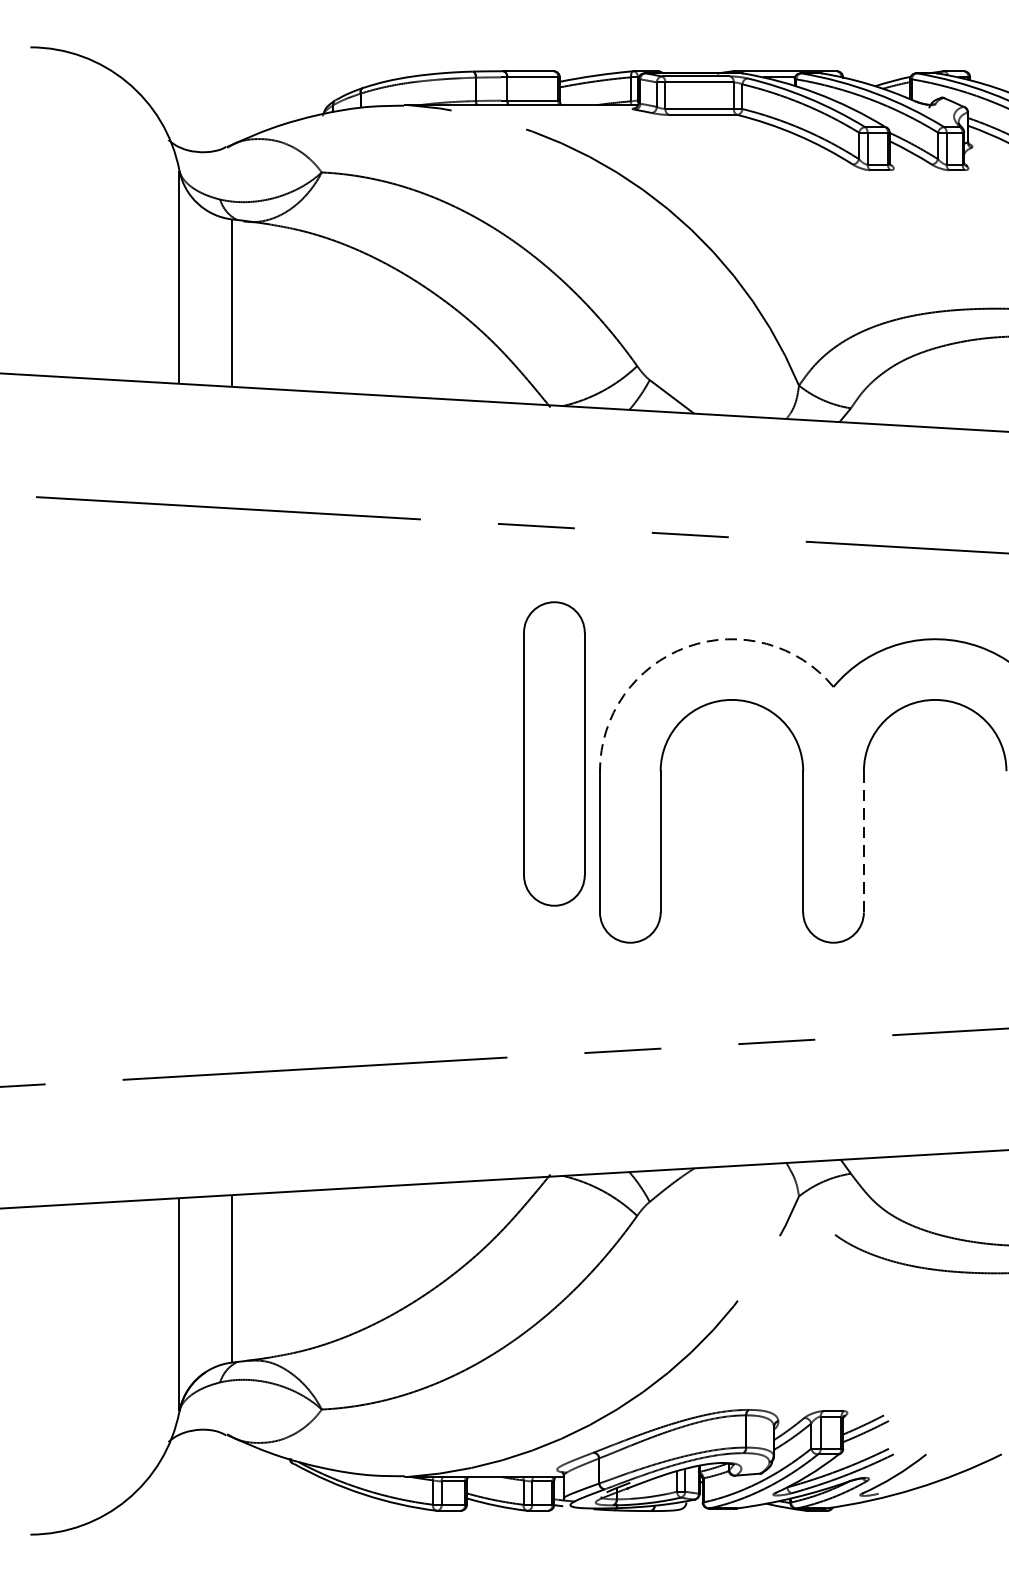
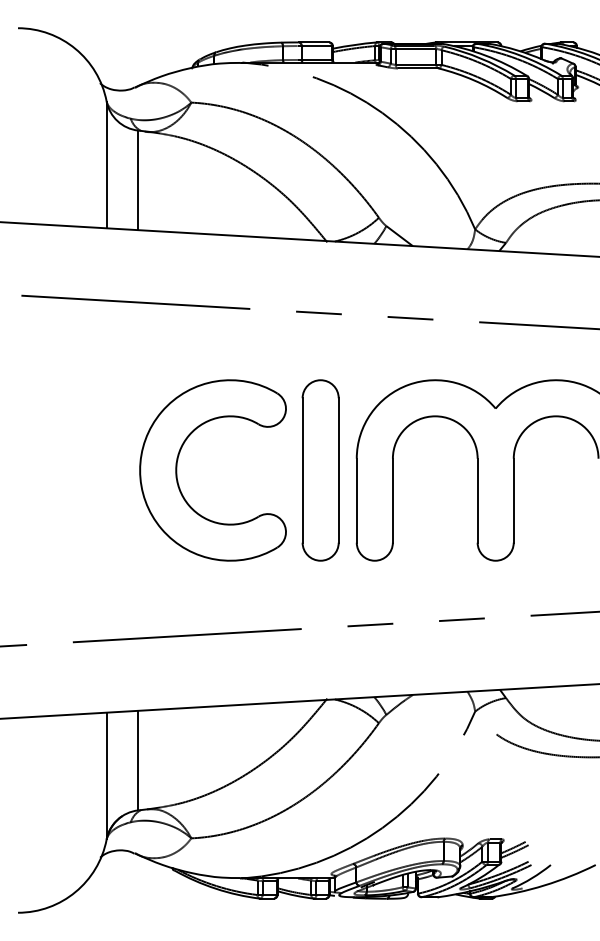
arc: (686, 646) -> (408, 384), dashed -> solid
part: (554, 754) -> (320, 470), moved
part: (298, 791) -> (177, 470), added
line: (863, 841) -> (513, 500), dashed -> solid

